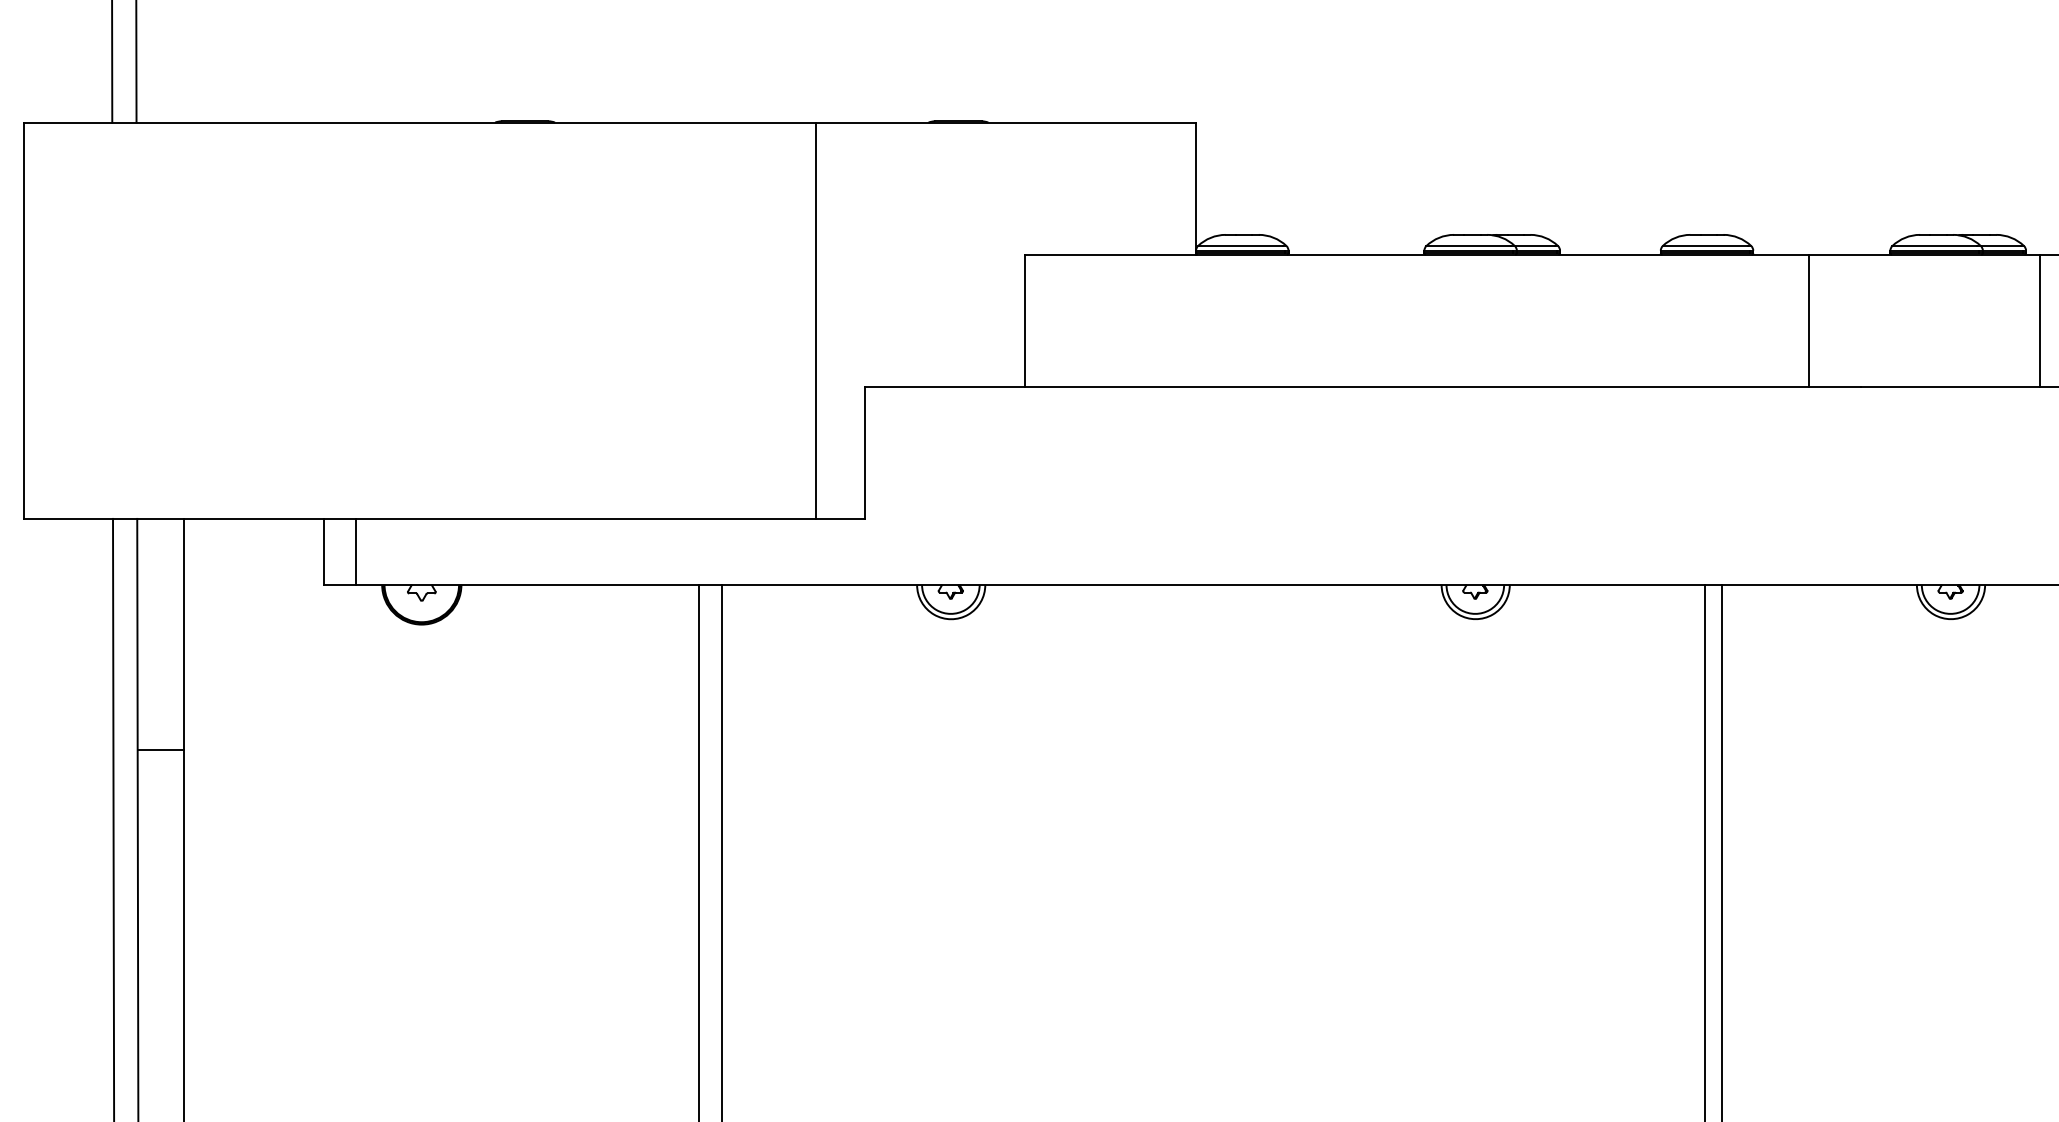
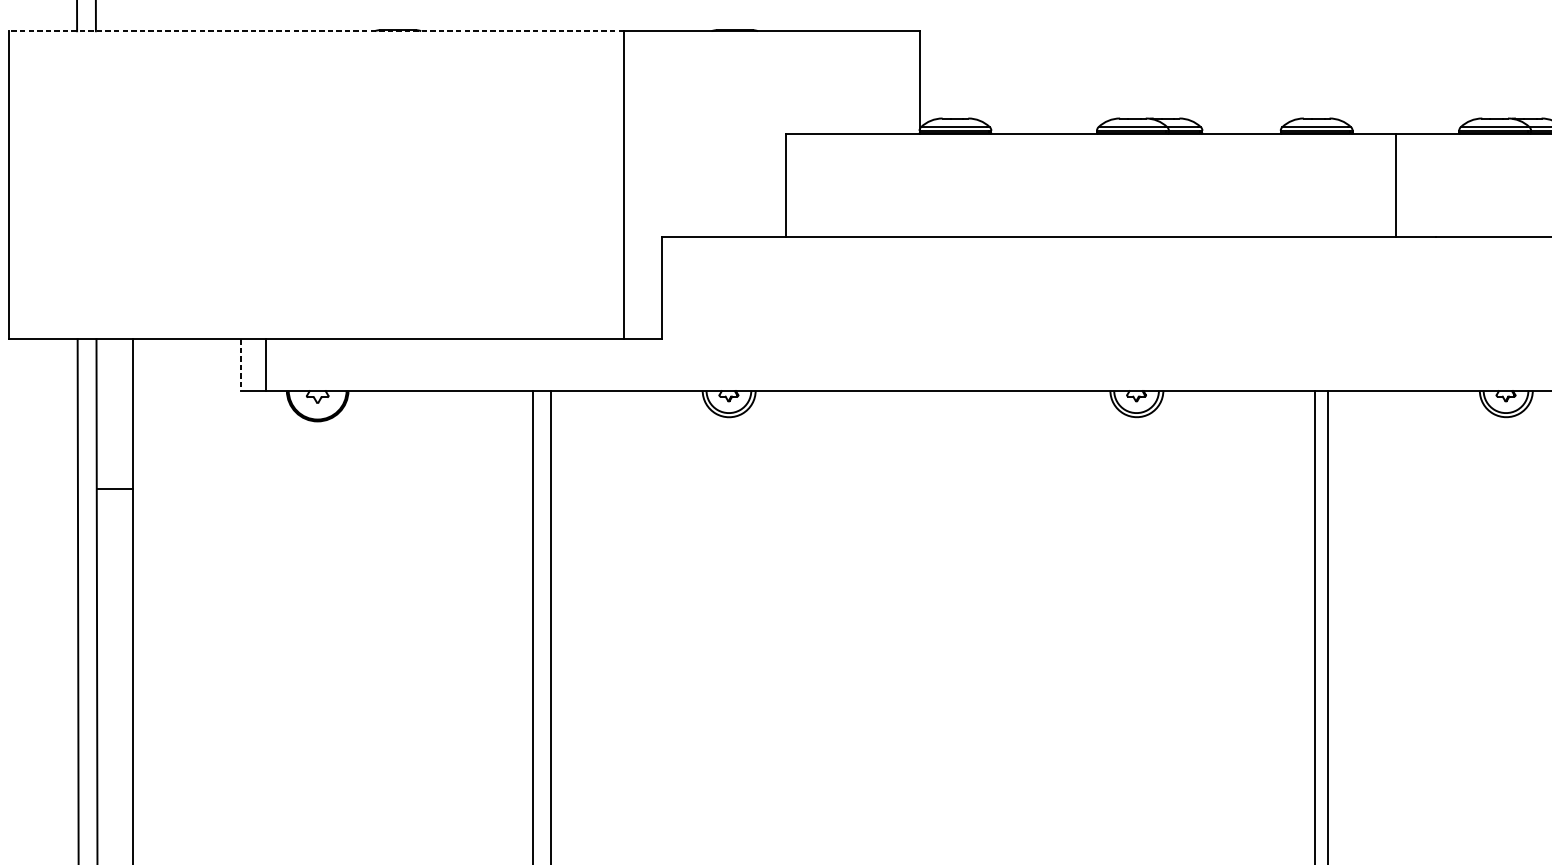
line: (420, 122) -> (316, 31), solid -> dashed
line: (323, 552) -> (241, 365), solid -> dashed
line: (160, 750) -> (114, 489), moved

